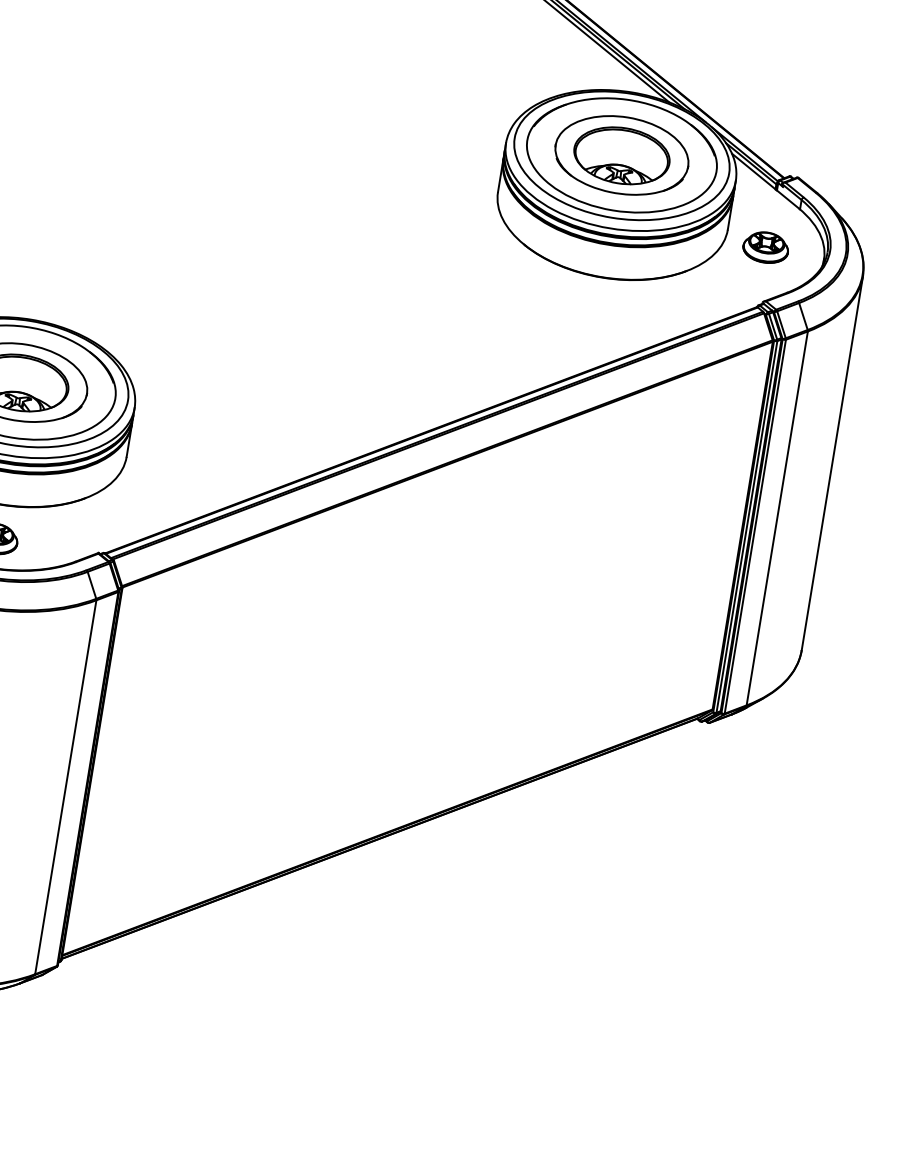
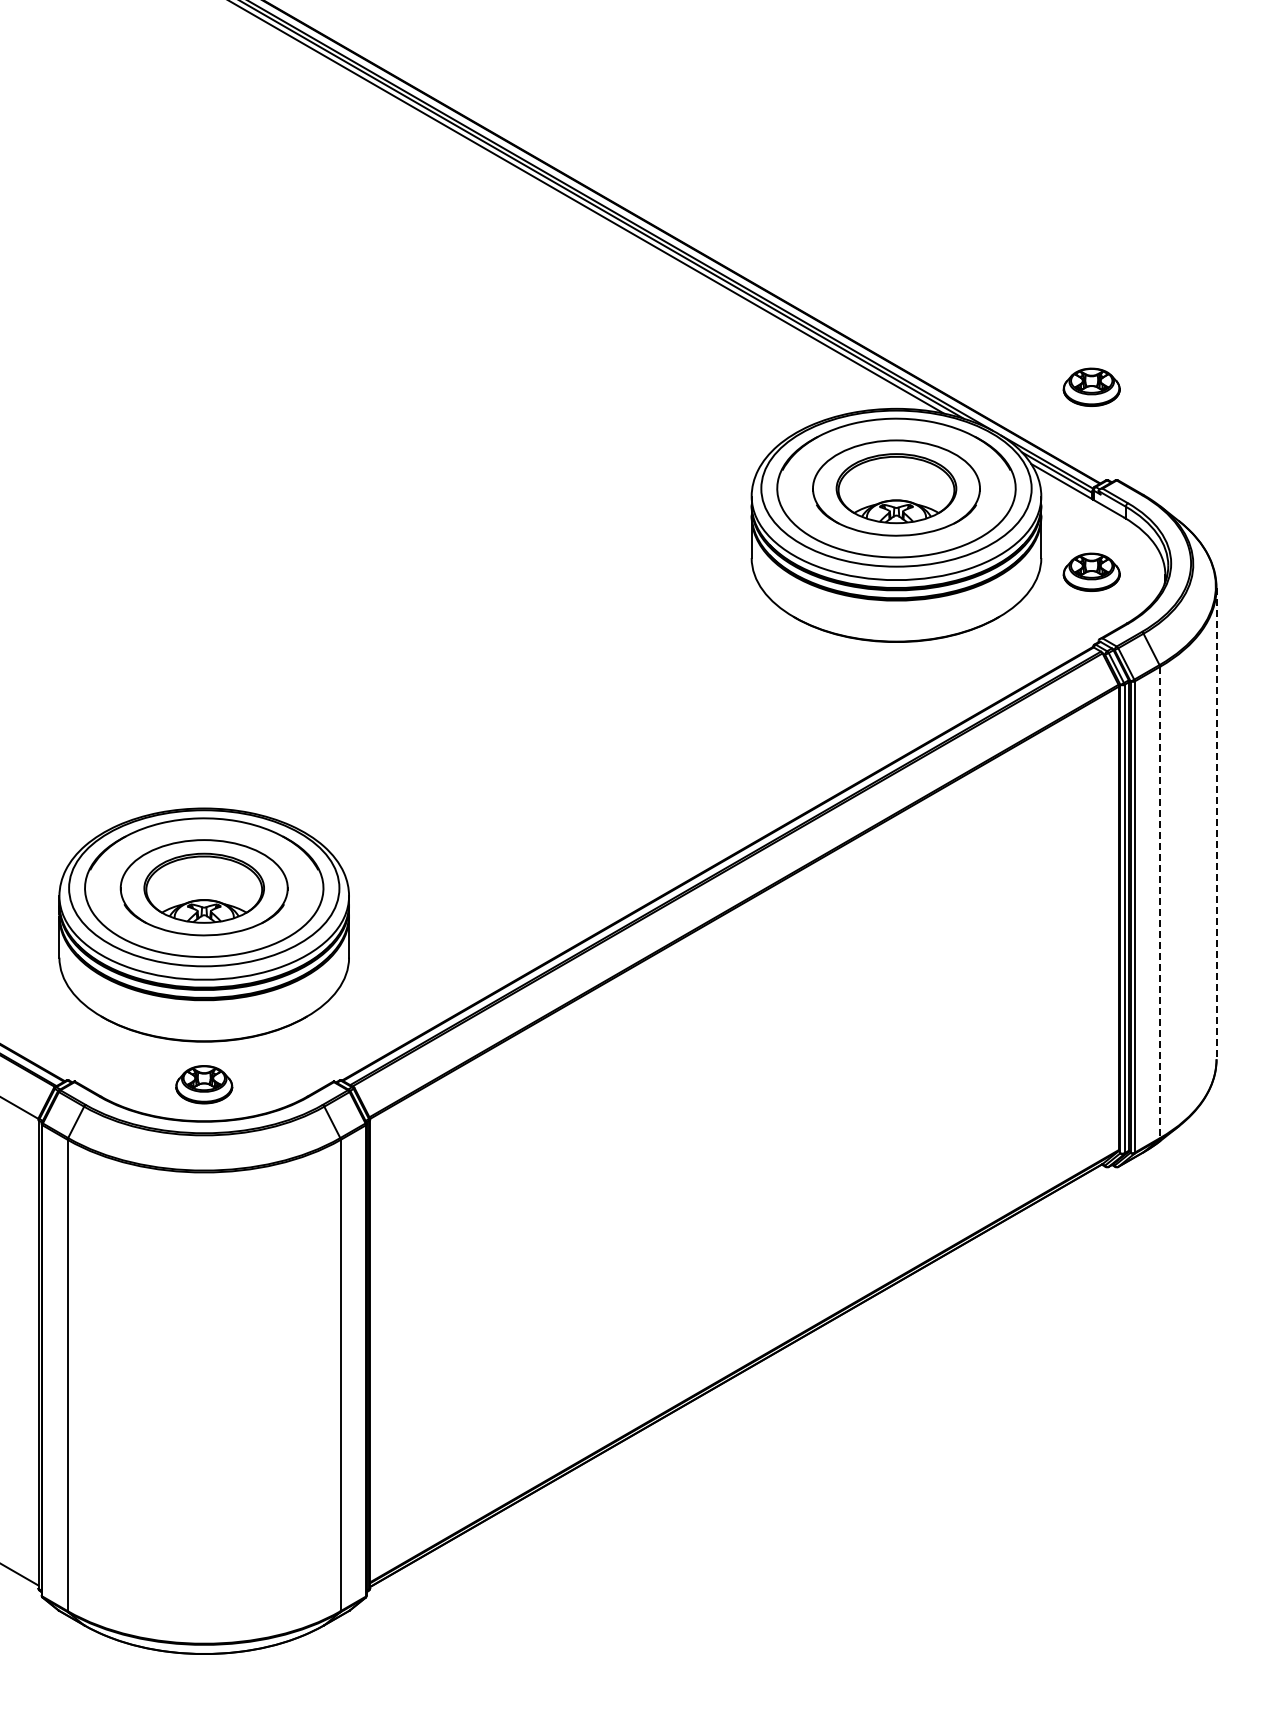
part: (789, 100) -> (1091, 386), added
line: (832, 463) -> (1216, 823), solid -> dashed
line: (777, 518) -> (1160, 902), solid -> dashed

